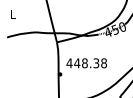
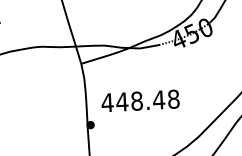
text: (96, 63) -> (159, 100), 448.38 -> 448.48

